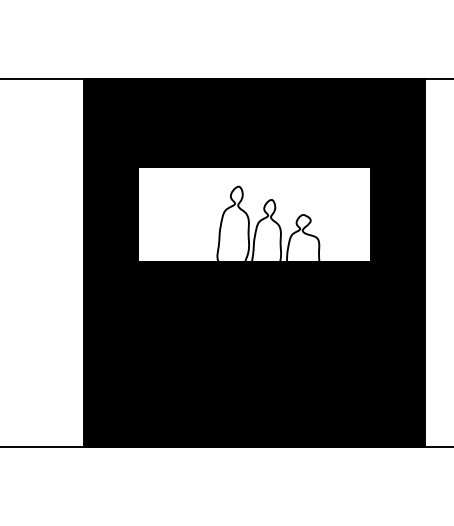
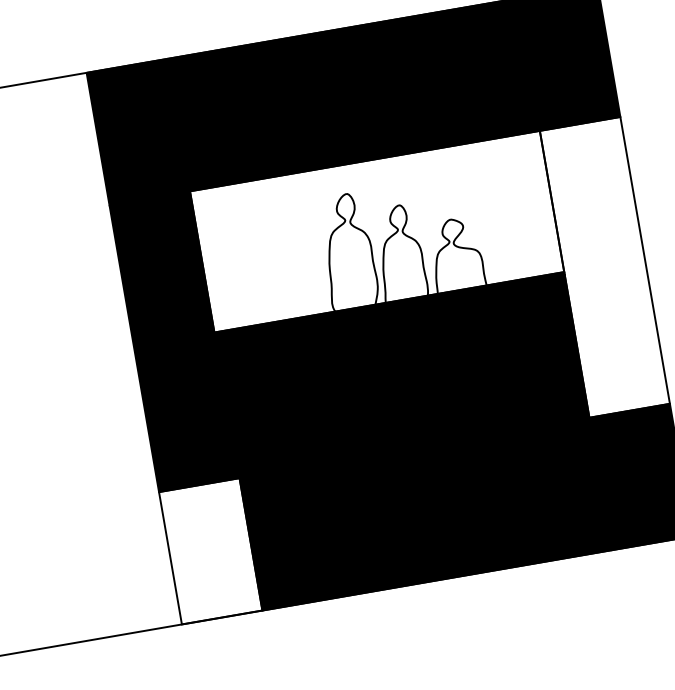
fill: (397, 262) -> (604, 266), removed
fill: (110, 402) -> (209, 551), removed

